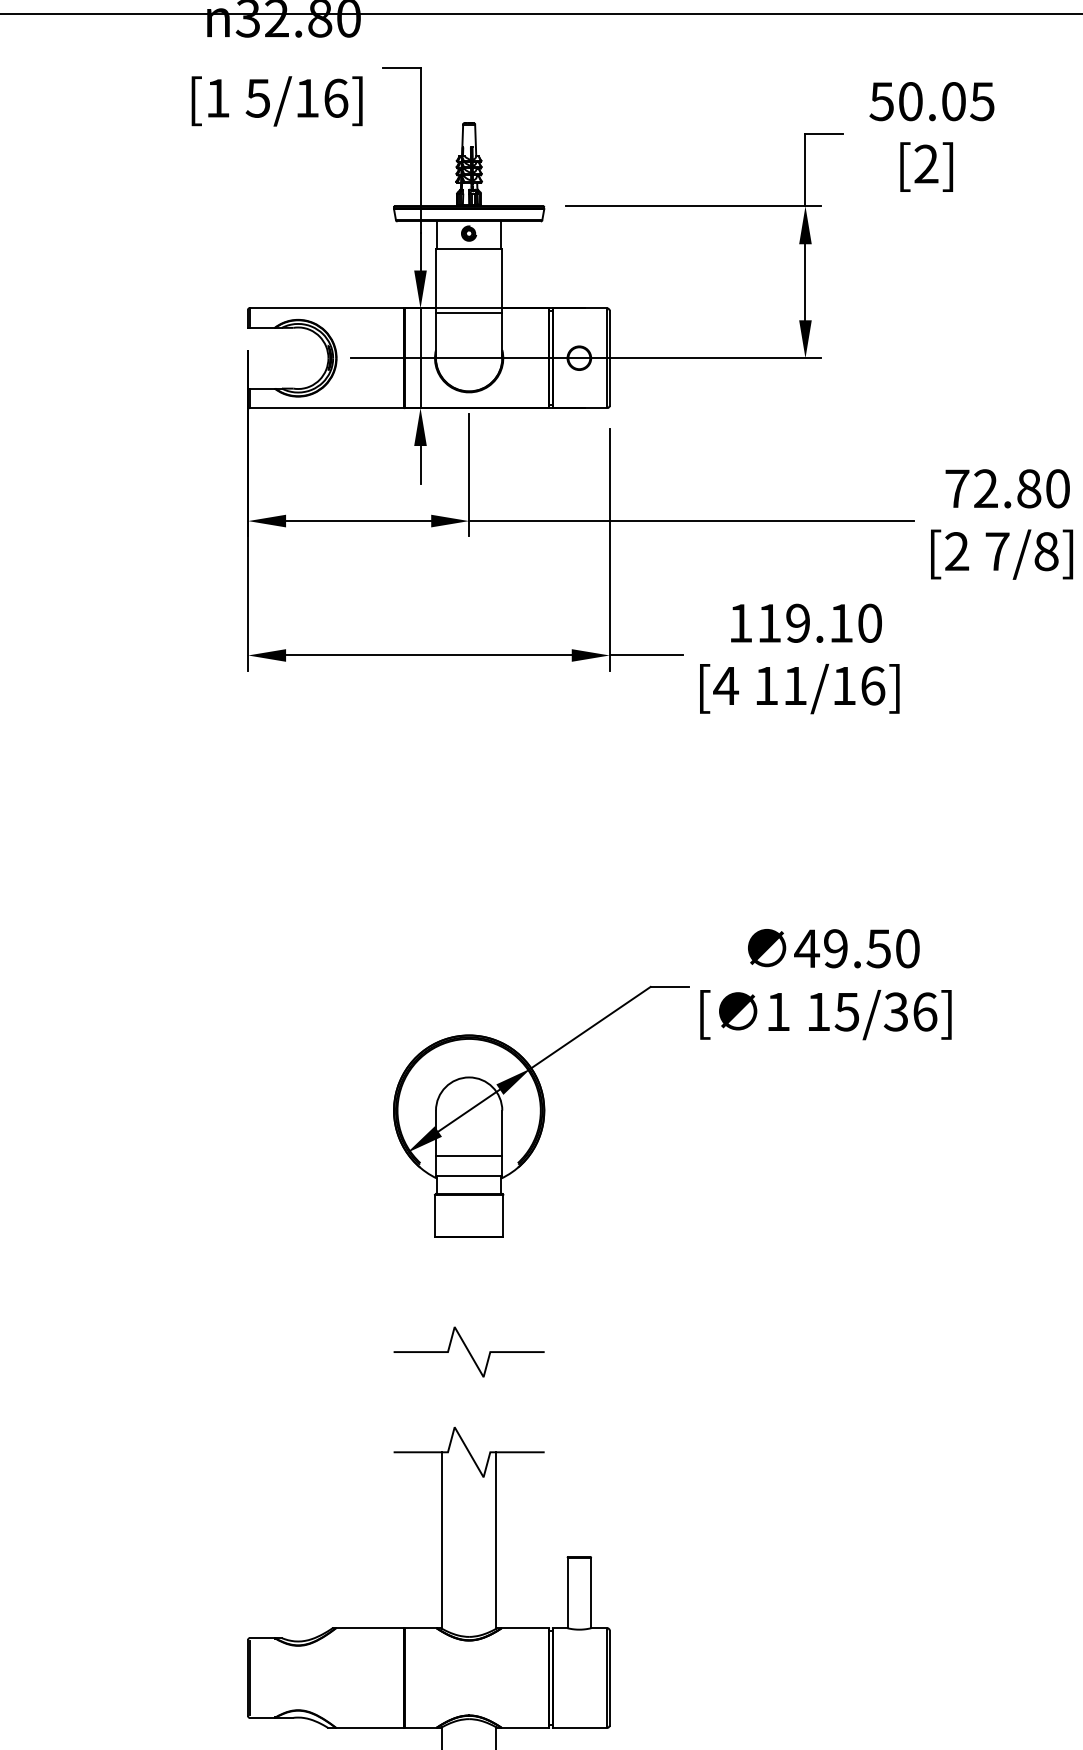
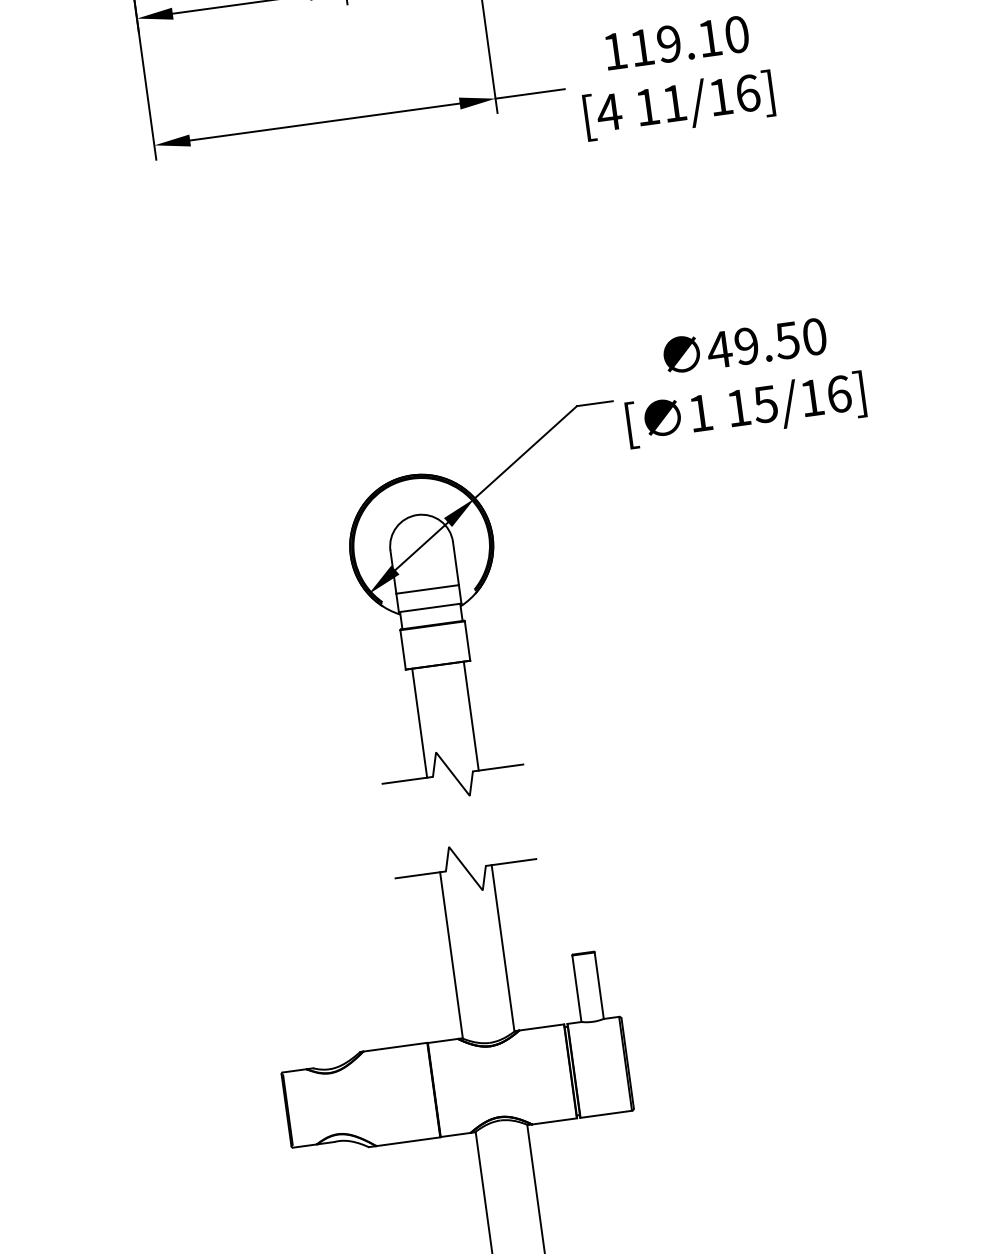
text: (895, 1011) -> (811, 397), 15/36] -> 15/16]
line: (441, 1294) -> (419, 723), added
line: (496, 1294) -> (471, 716), added

